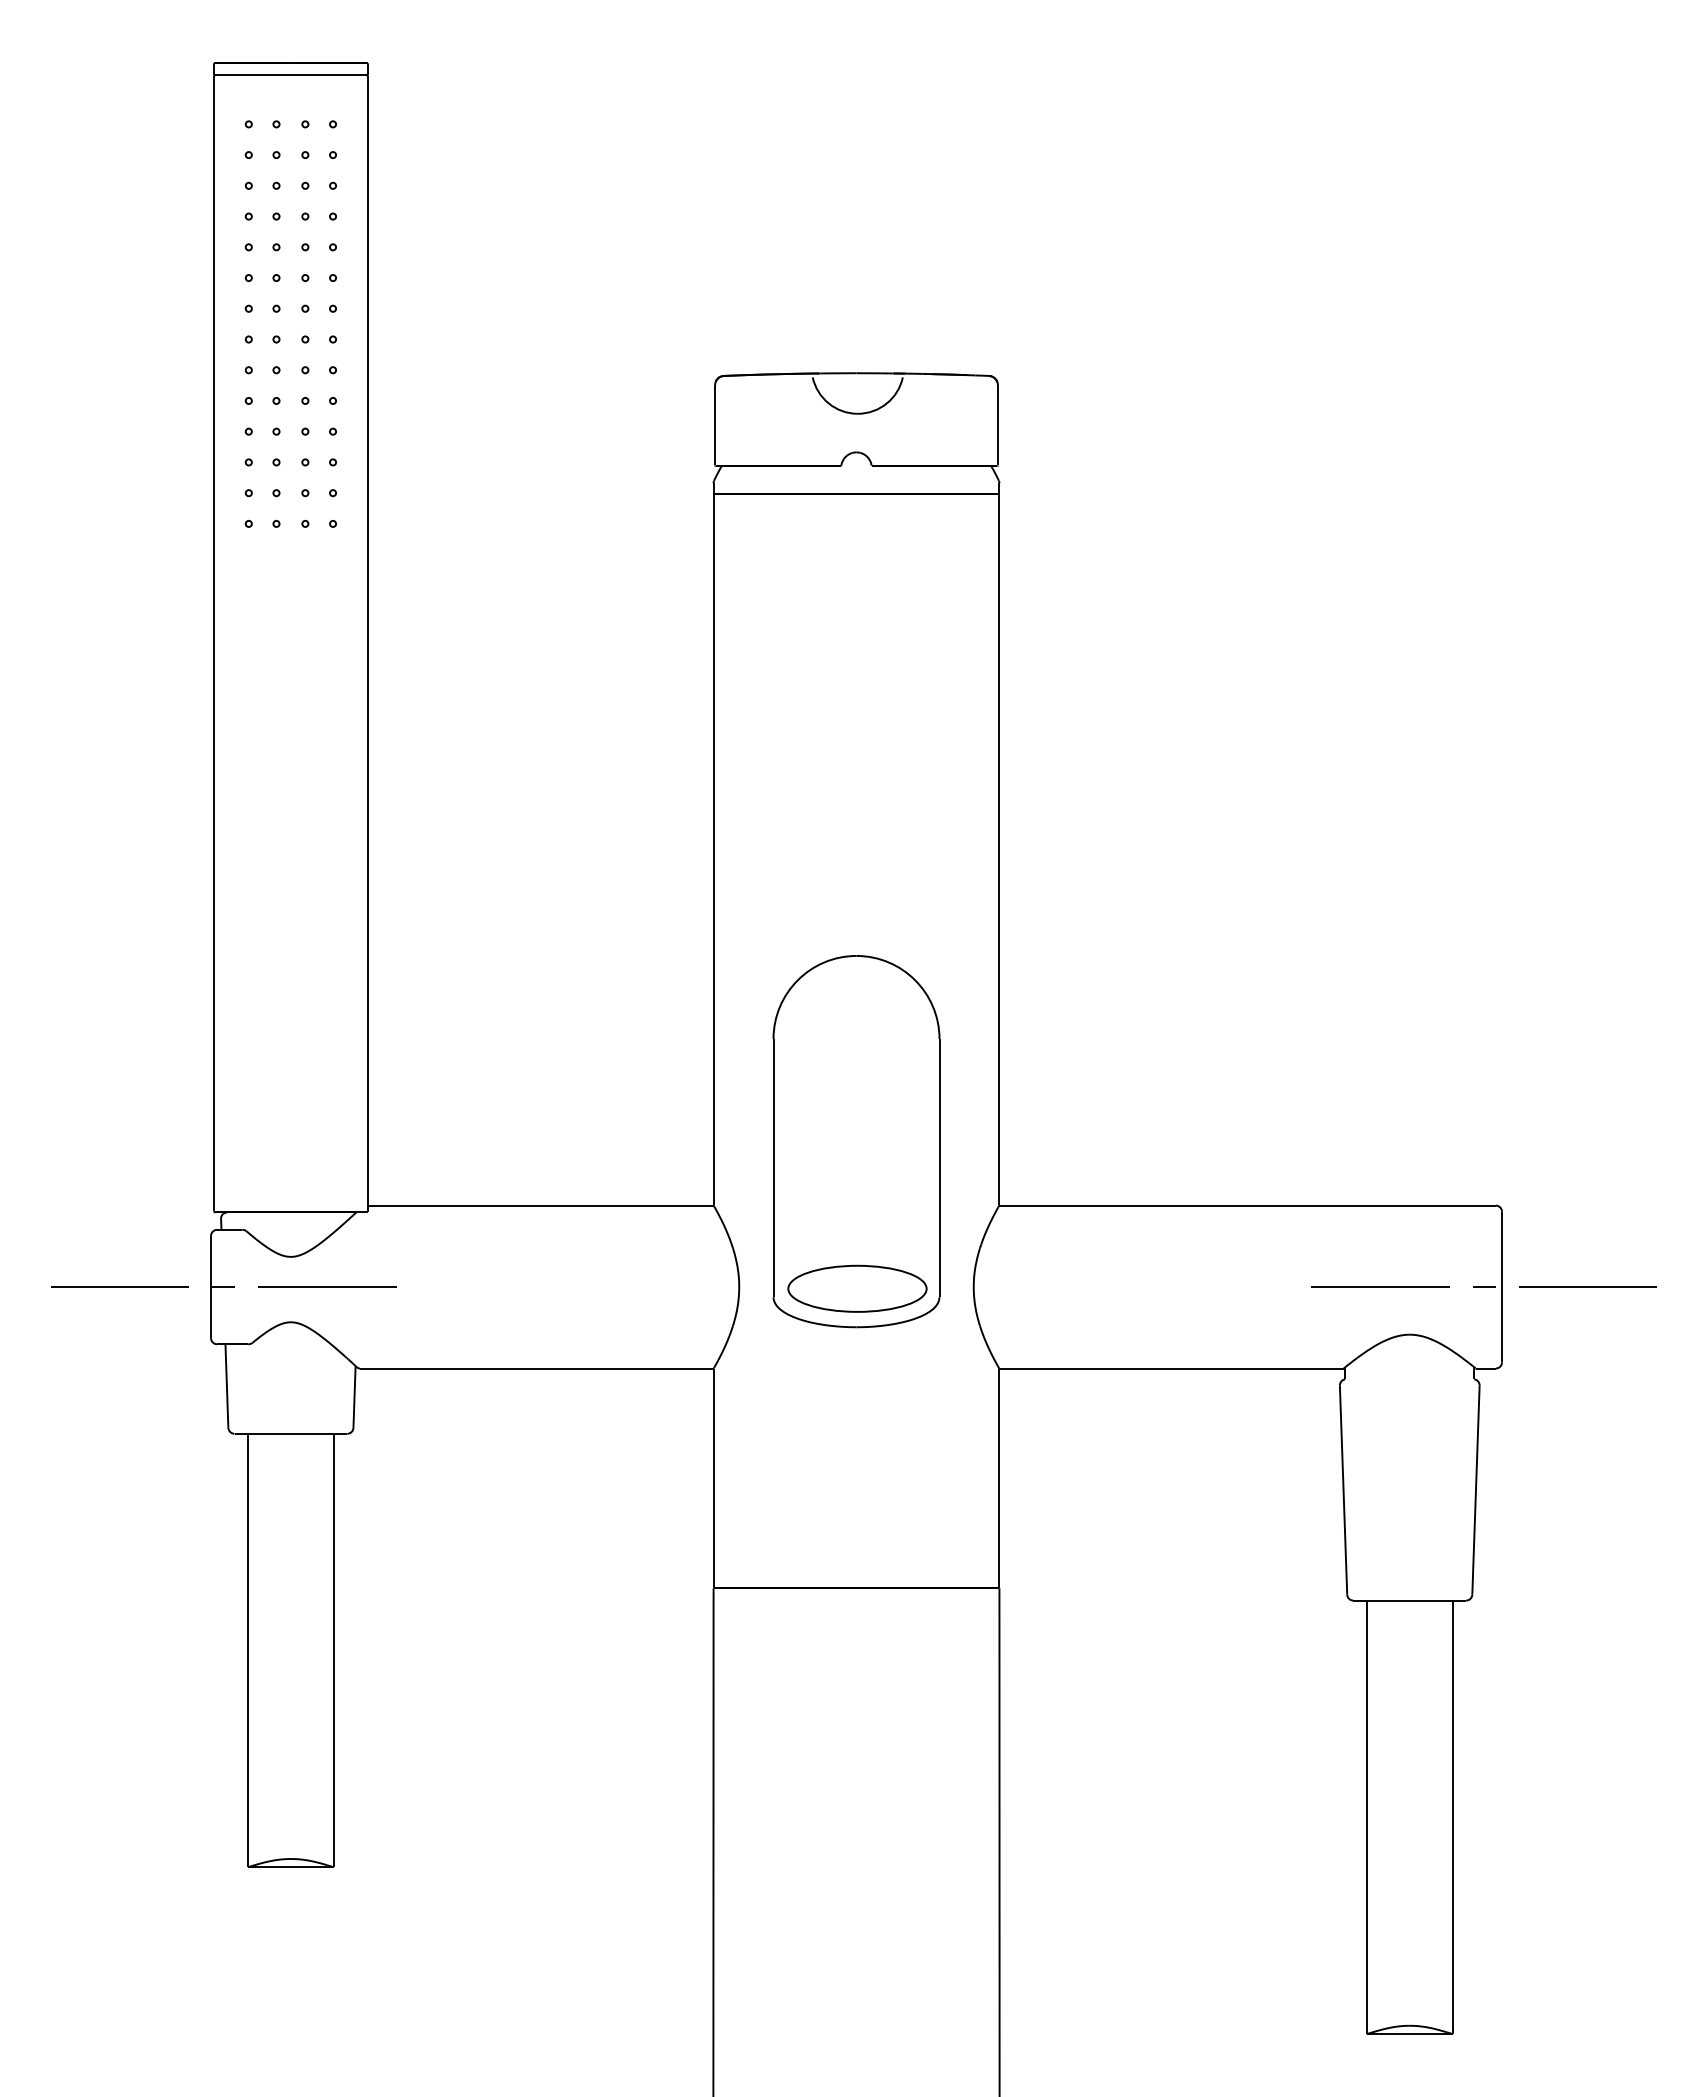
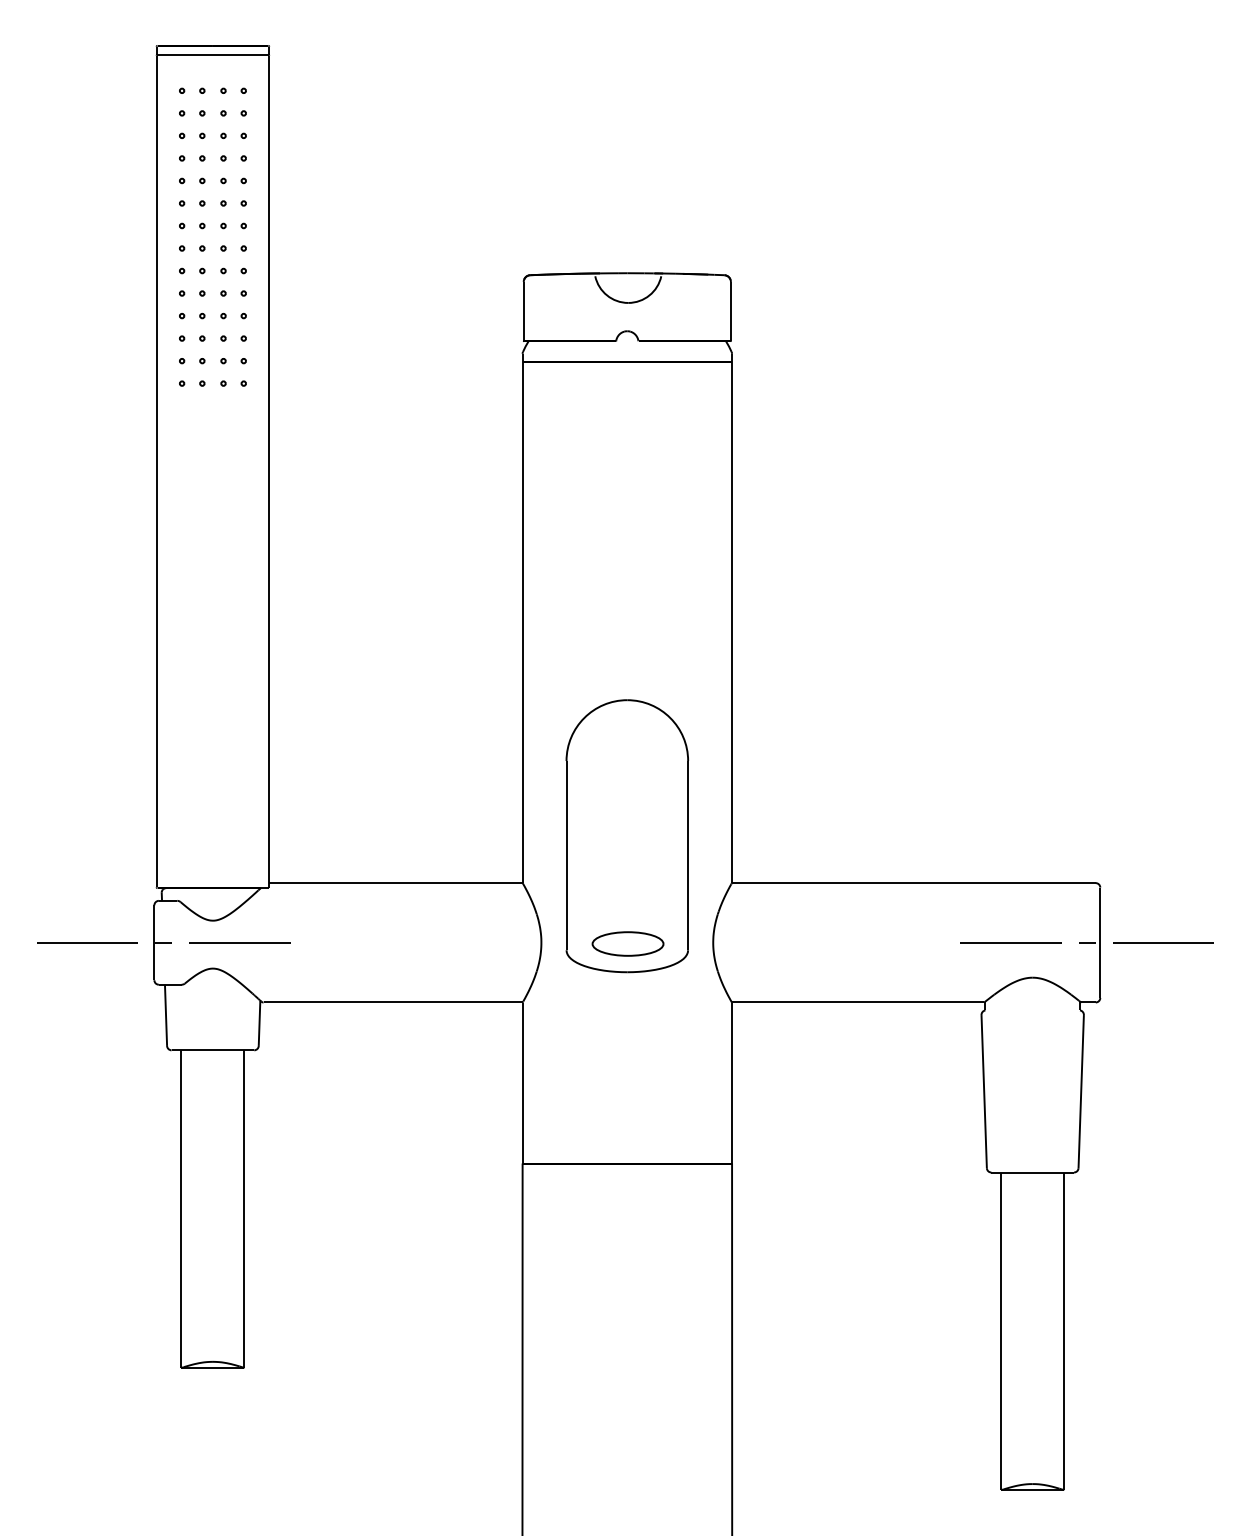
part: (857, 1288) -> (628, 943), size x0.7

